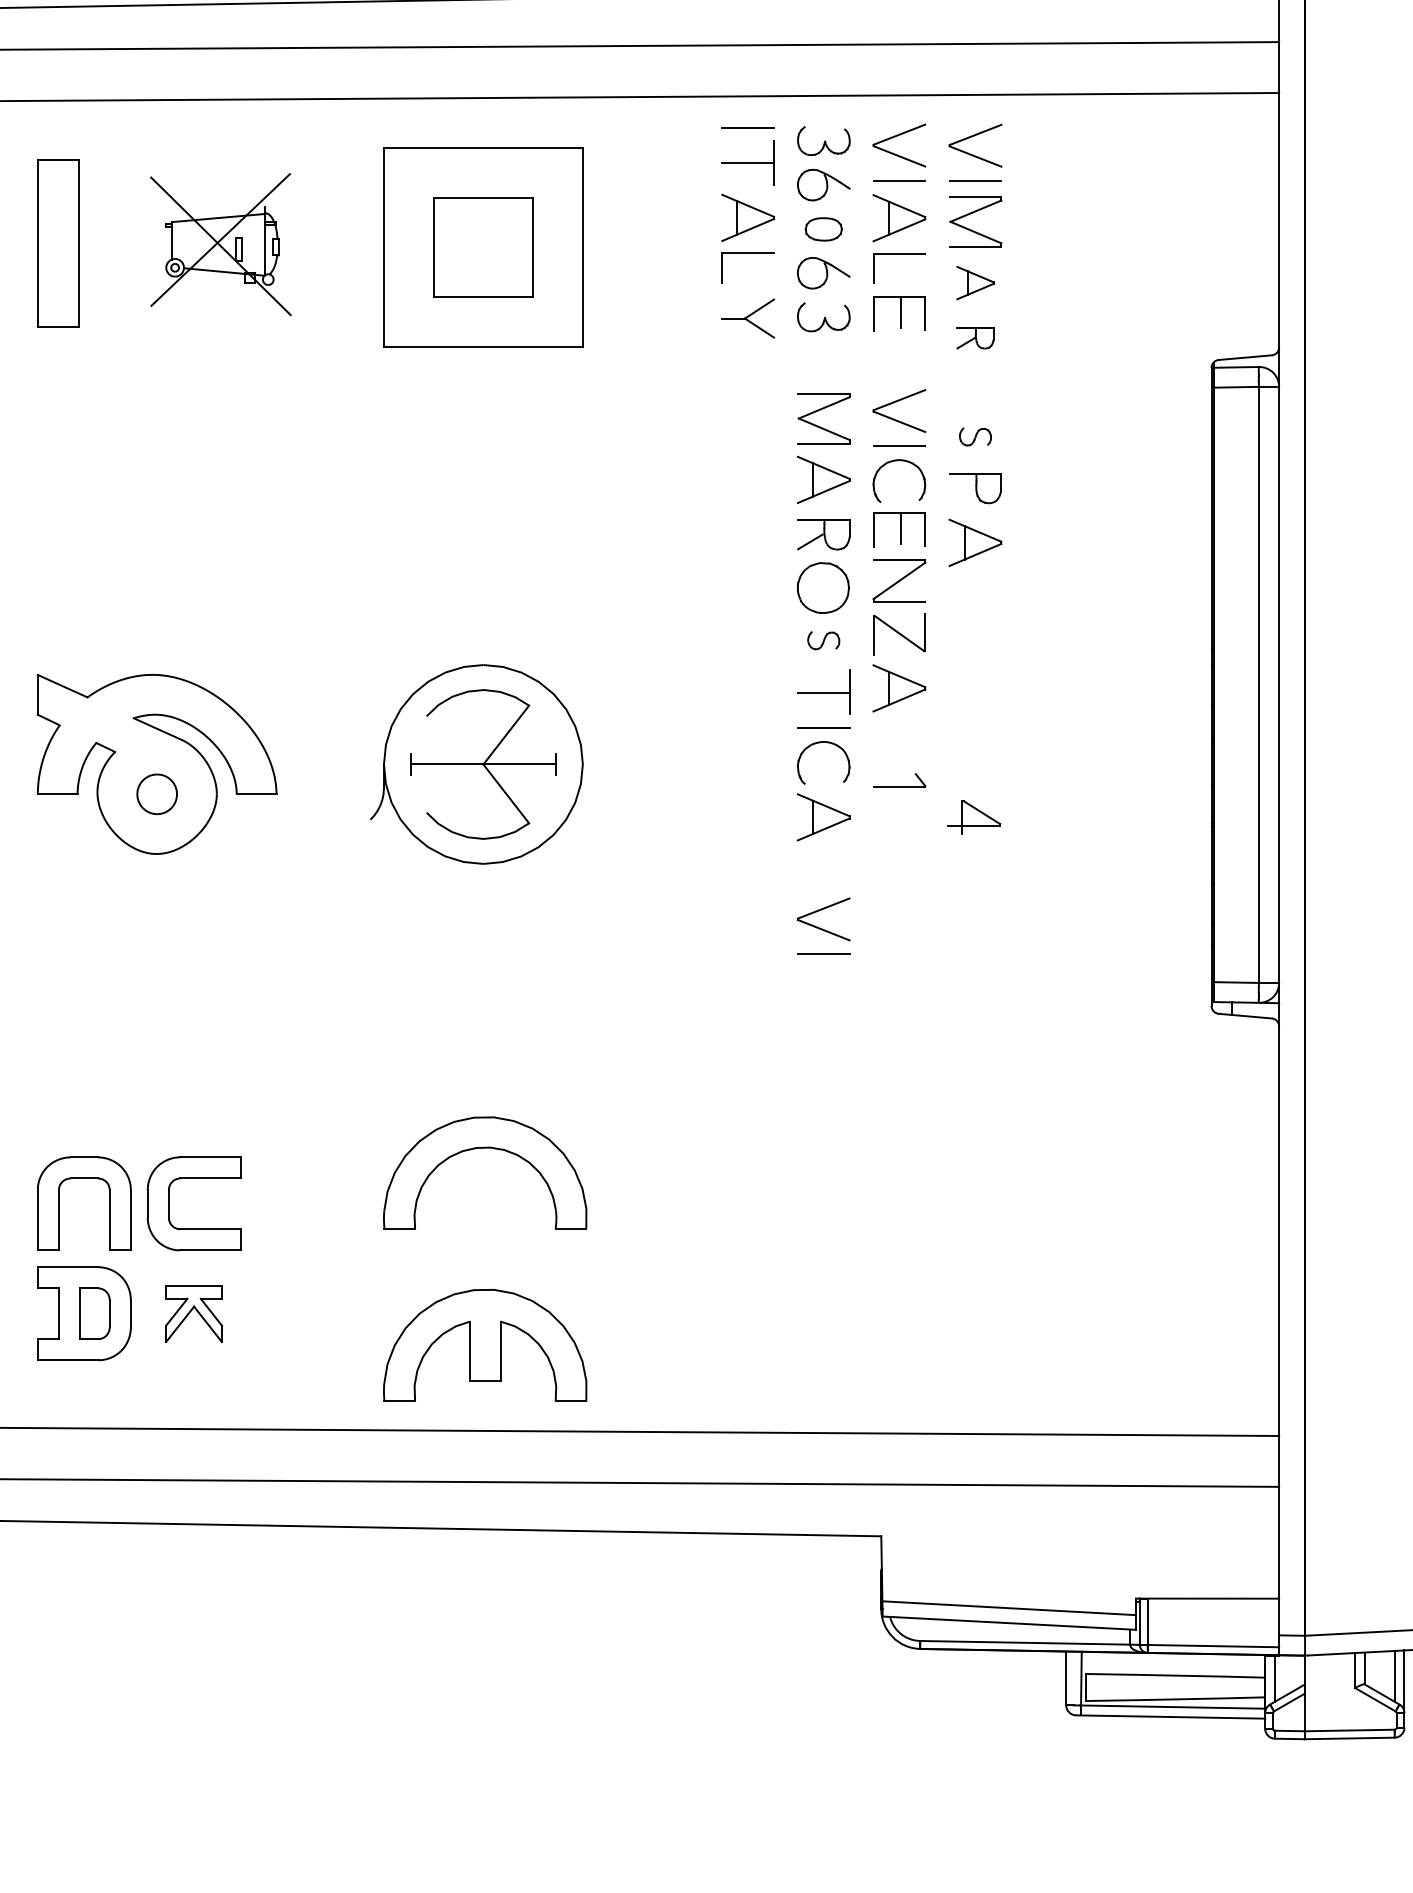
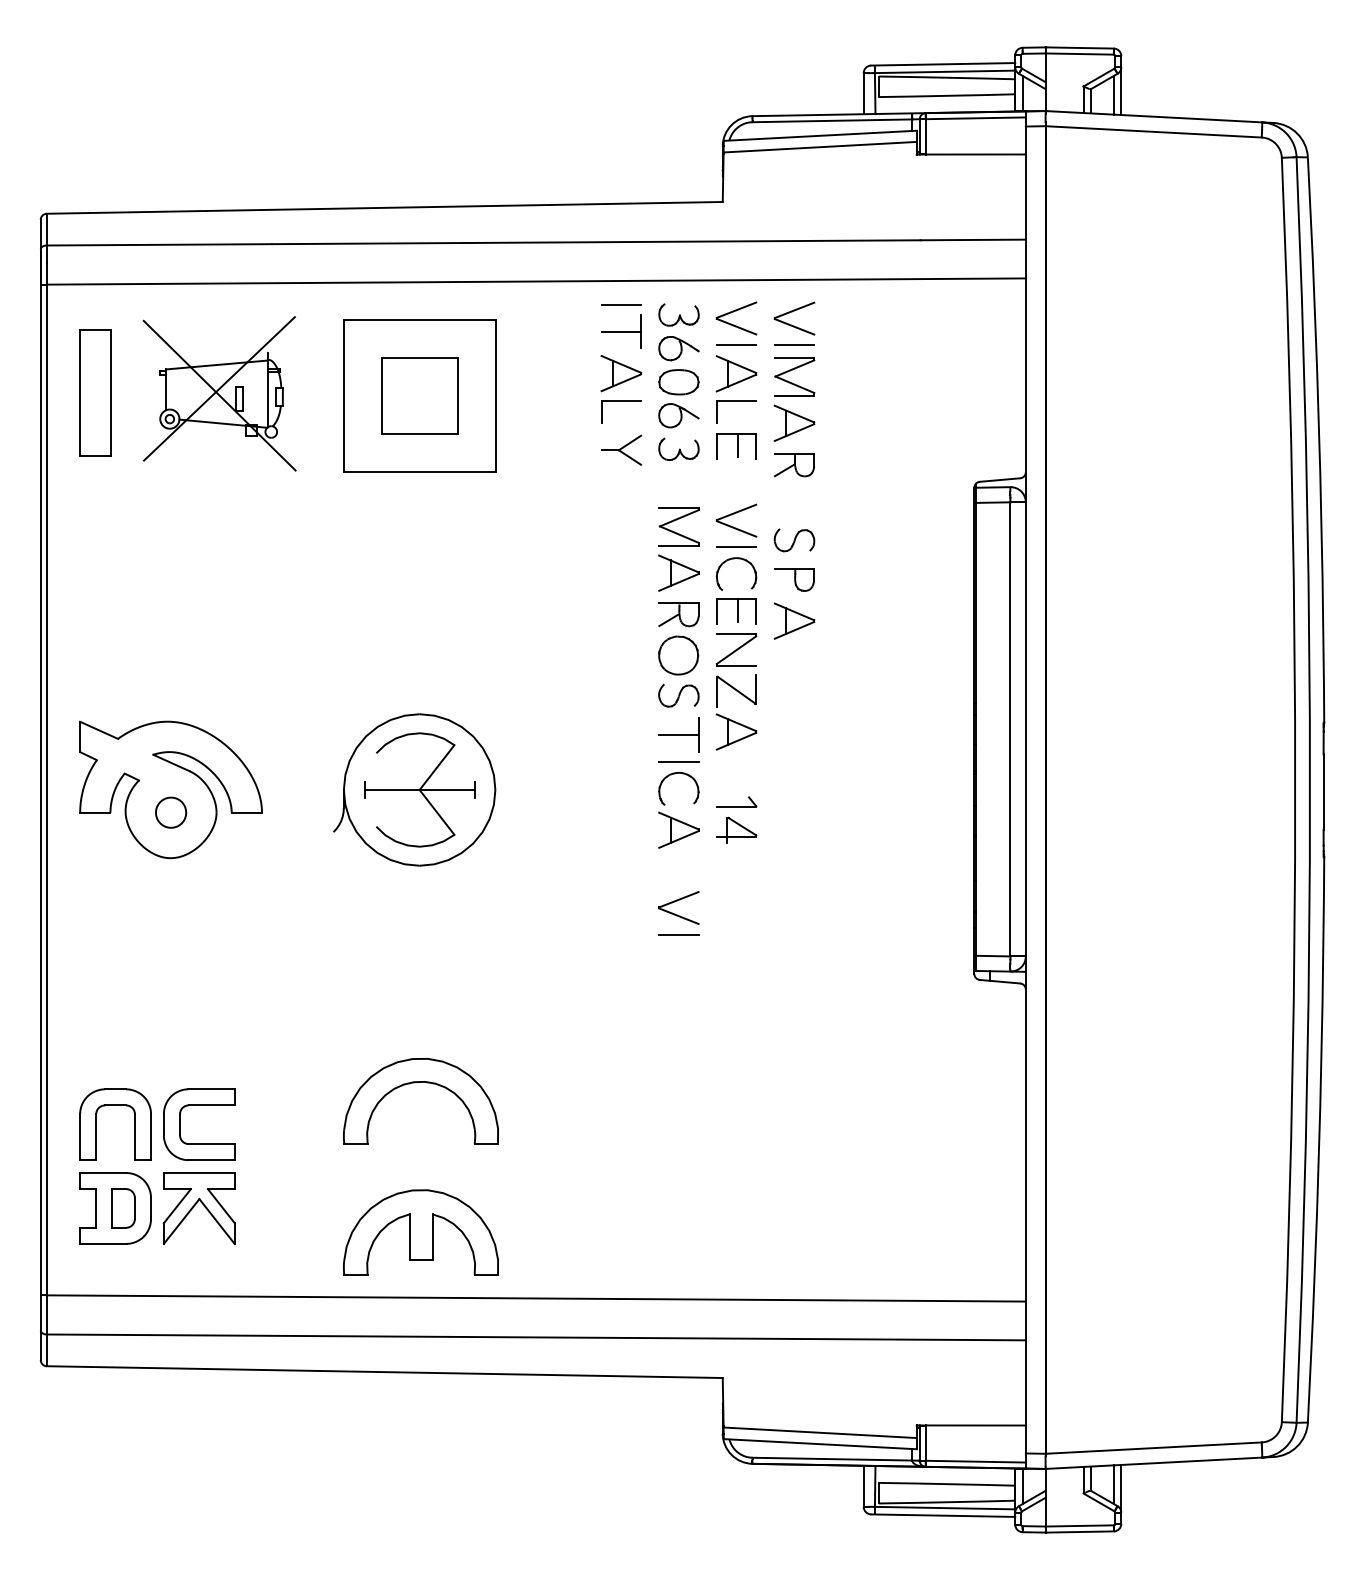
part: (823, 229) -> (678, 382), size x1.43
part: (220, 244) -> (219, 393), size x1.43
part: (975, 282) -> (794, 422), size x1.43
part: (975, 338) -> (794, 465), size x1.43
part: (975, 437) -> (794, 540), size x1.67
part: (823, 640) -> (678, 695), size x1.67
part: (974, 816) -> (736, 829), moved
part: (193, 1313) -> (198, 1208), size x1.67

